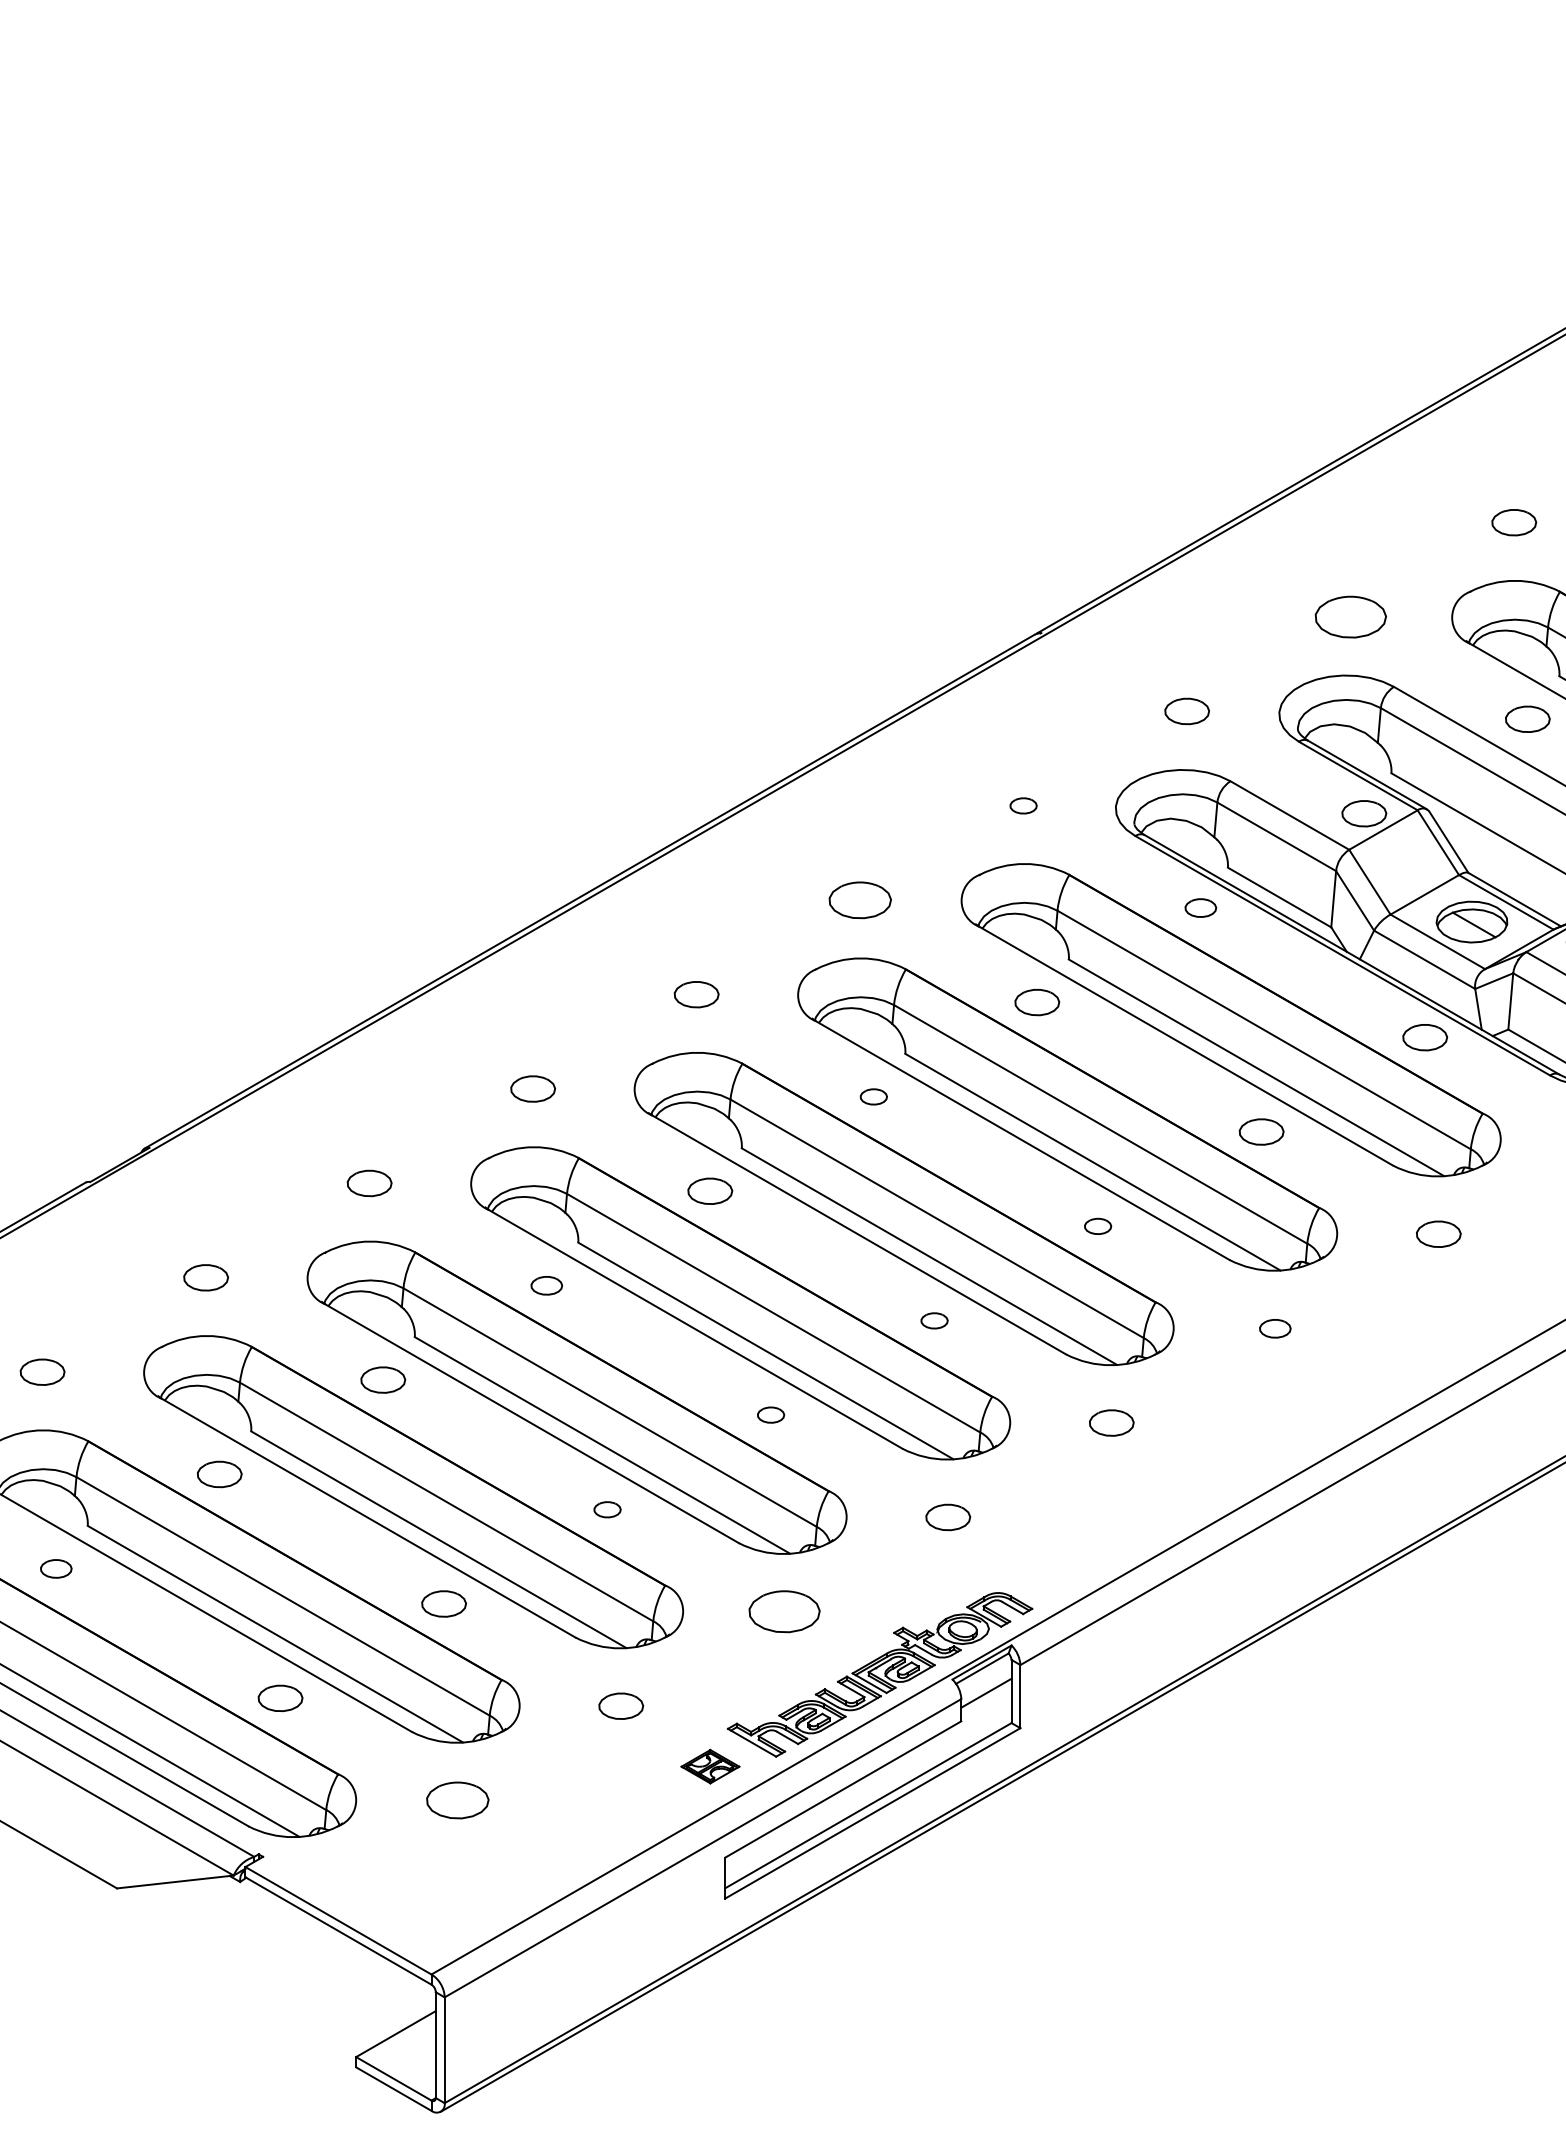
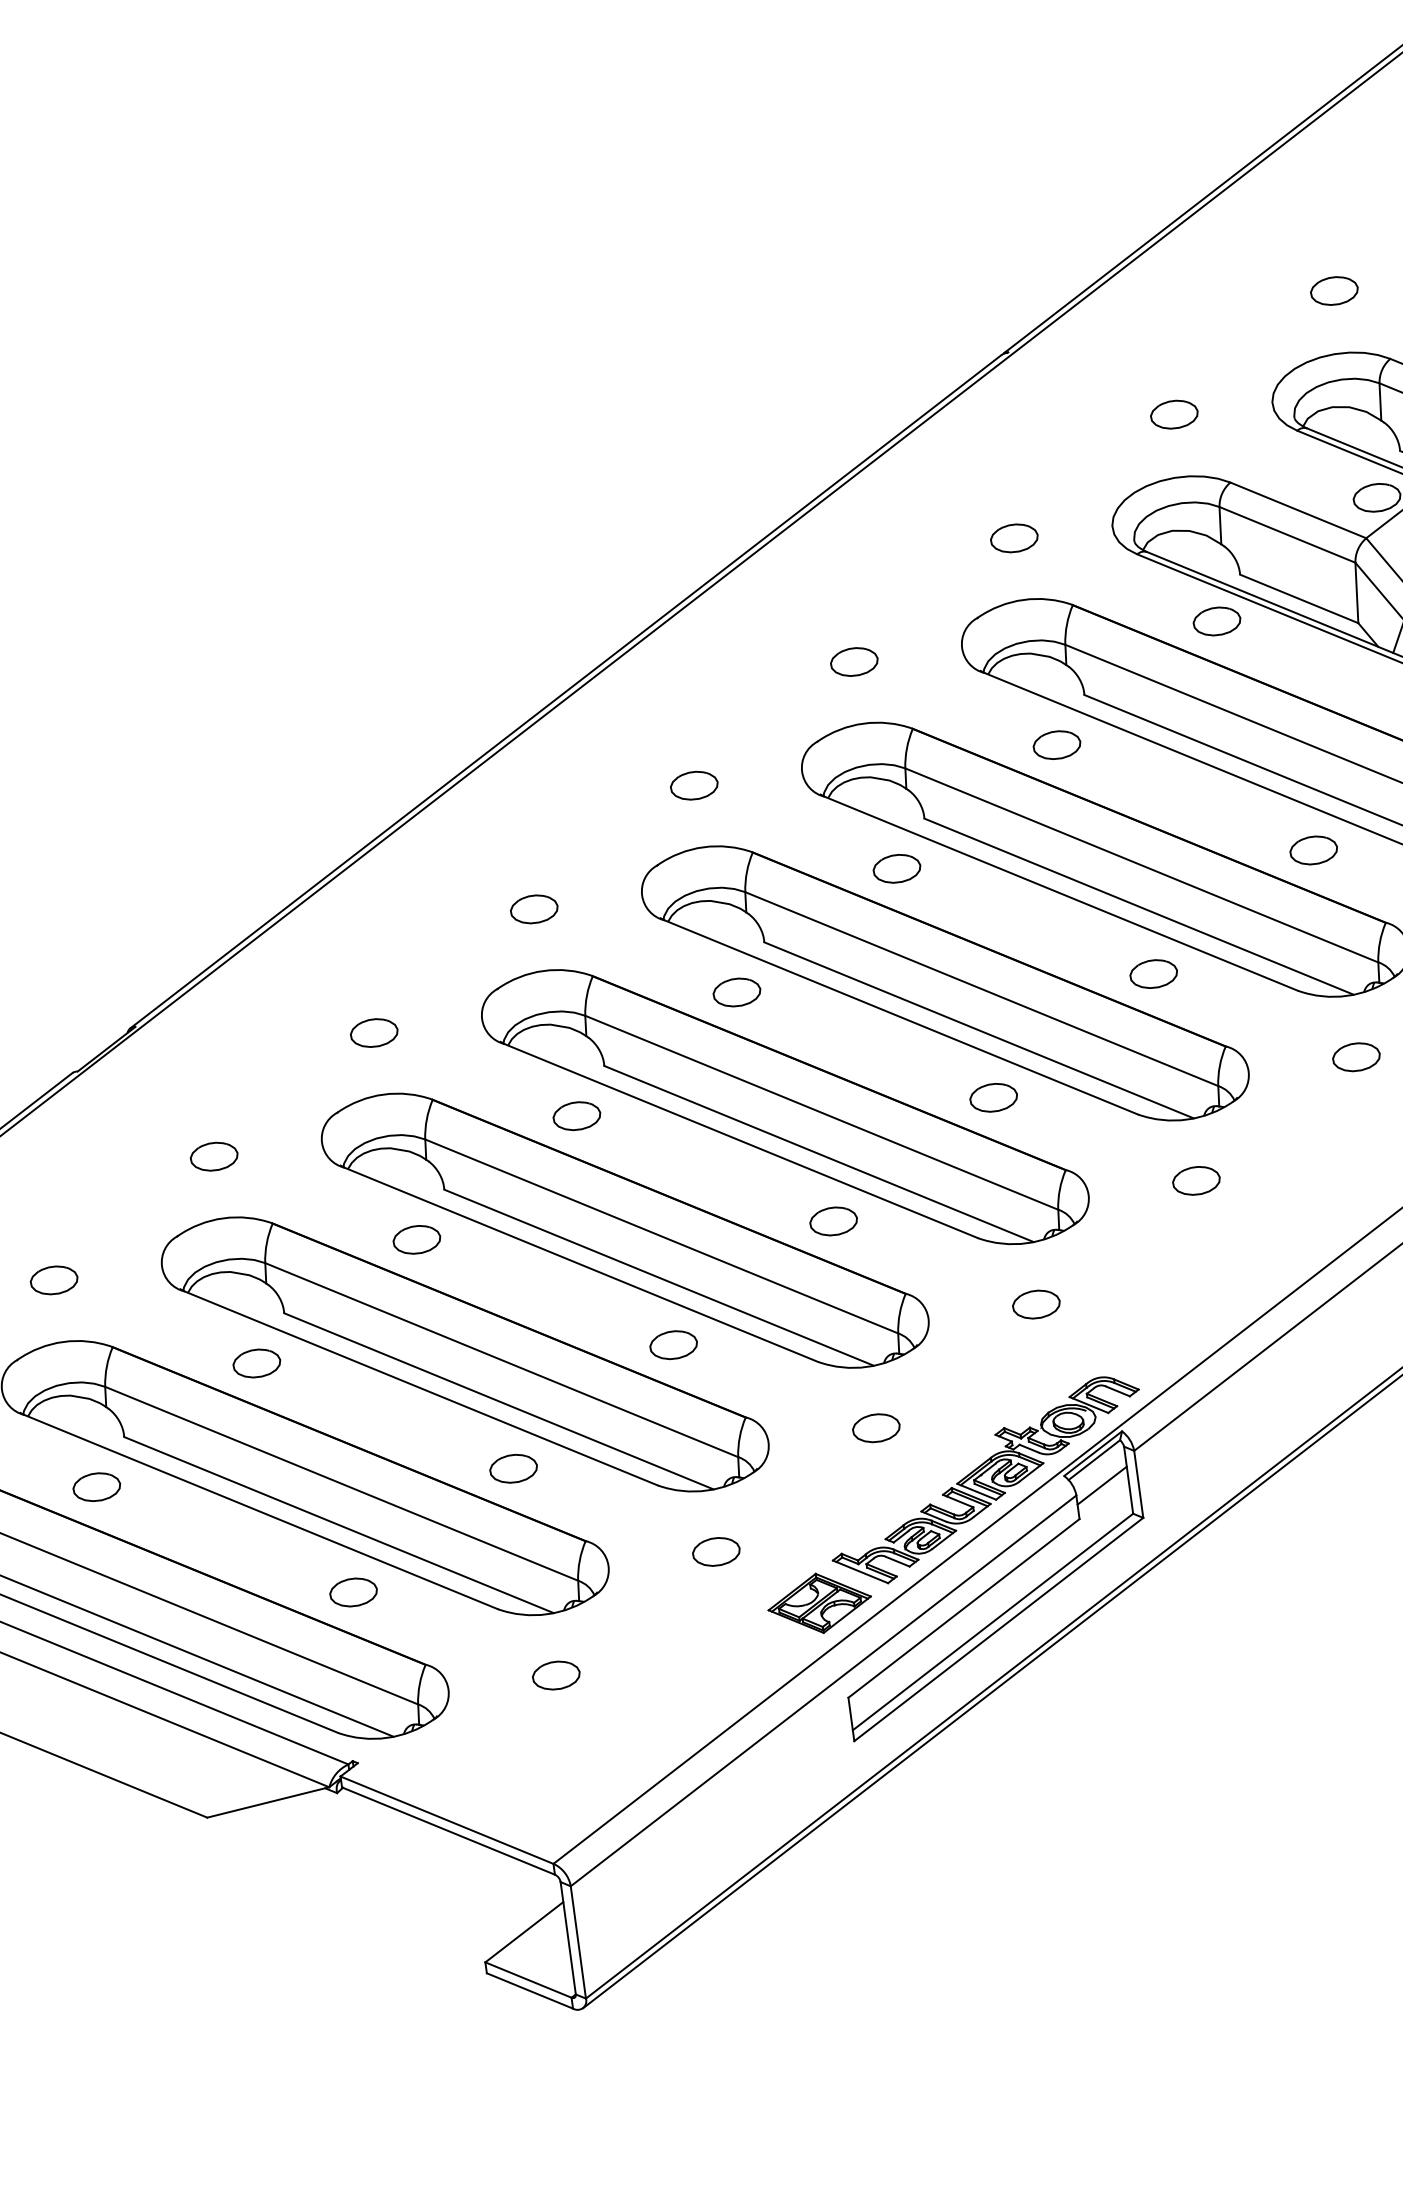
part: (1350, 616) -> (1334, 290), size x0.62
part: (1023, 805) -> (1014, 537), size x1.67
part: (859, 899) -> (853, 661), size x0.71
part: (1200, 907) -> (1216, 620), size x1.43
part: (873, 1096) -> (896, 868), size x1.67
part: (1097, 1226) -> (1153, 974), size x1.67
part: (546, 1285) -> (576, 1115), size x1.43
part: (934, 1320) -> (993, 1097), size x1.67
part: (1275, 1328) -> (1356, 1056), size x1.43
part: (770, 1414) -> (832, 1220), size x1.67
part: (607, 1509) -> (673, 1345), size x1.67
part: (56, 1568) -> (97, 1486), size x1.43
part: (784, 1611) -> (876, 1427), size x0.62
part: (710, 1766) -> (819, 1603), size x1.67
part: (457, 1800) -> (556, 1675), size x0.71

